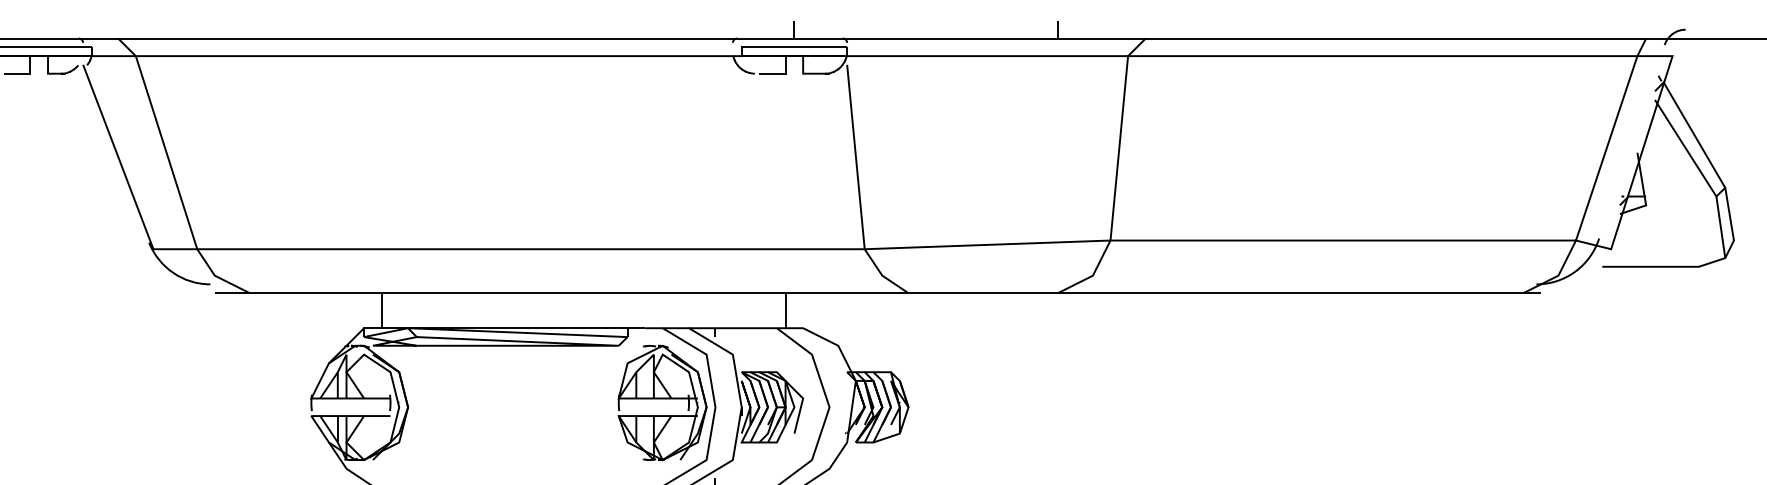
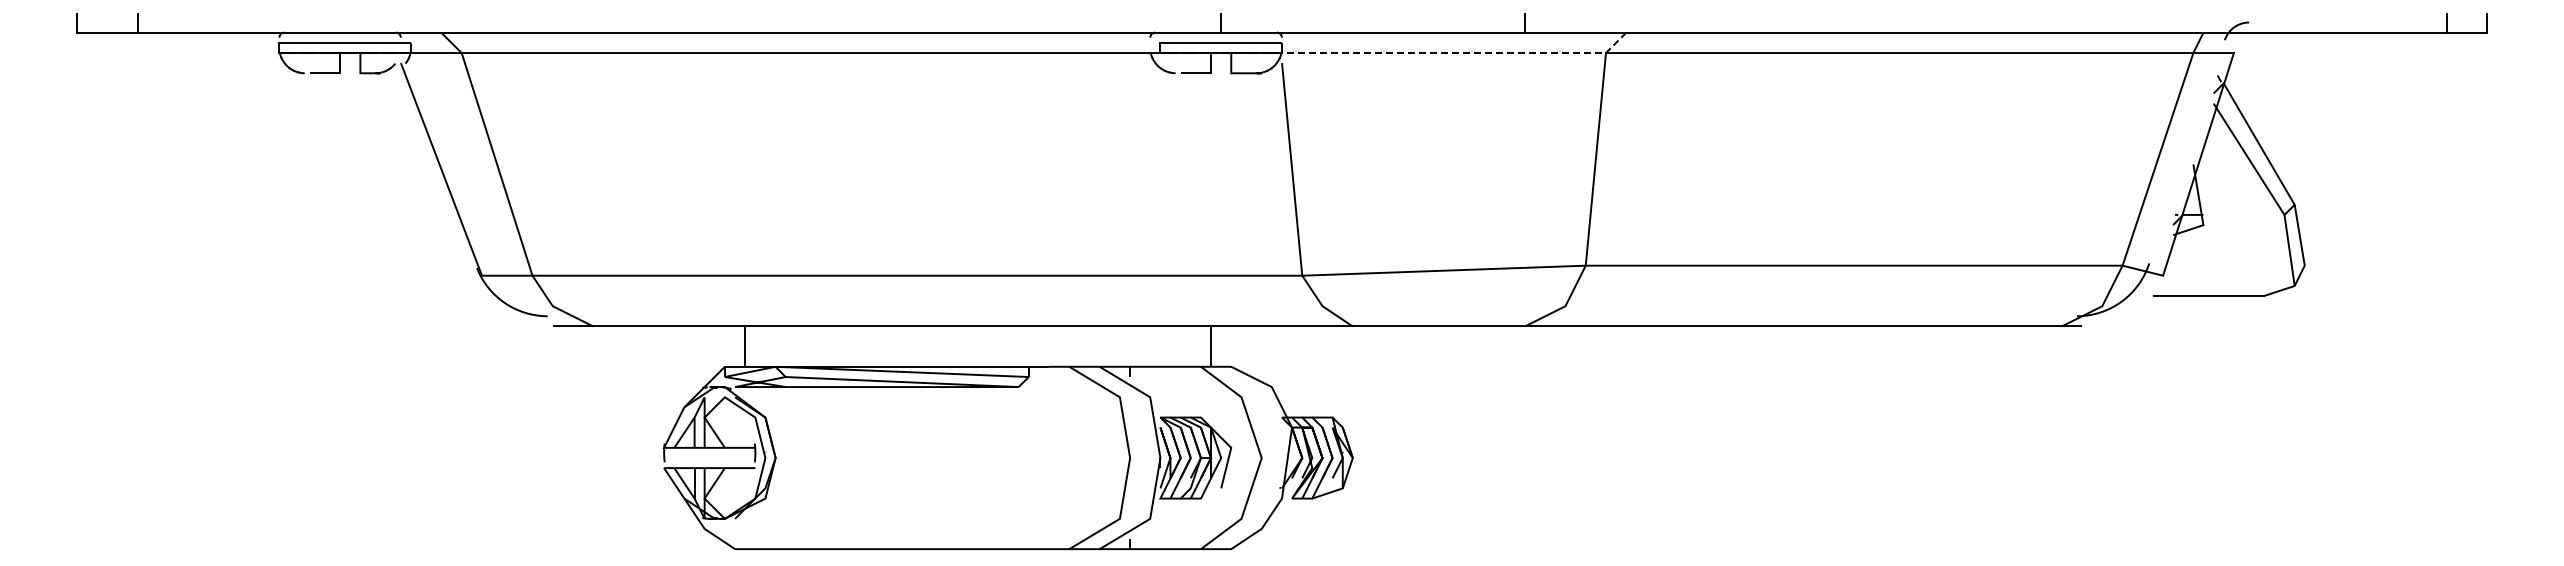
line: (1001, 56) -> (1459, 53), solid -> dashed
part: (662, 402) -> (1068, 452), removed

